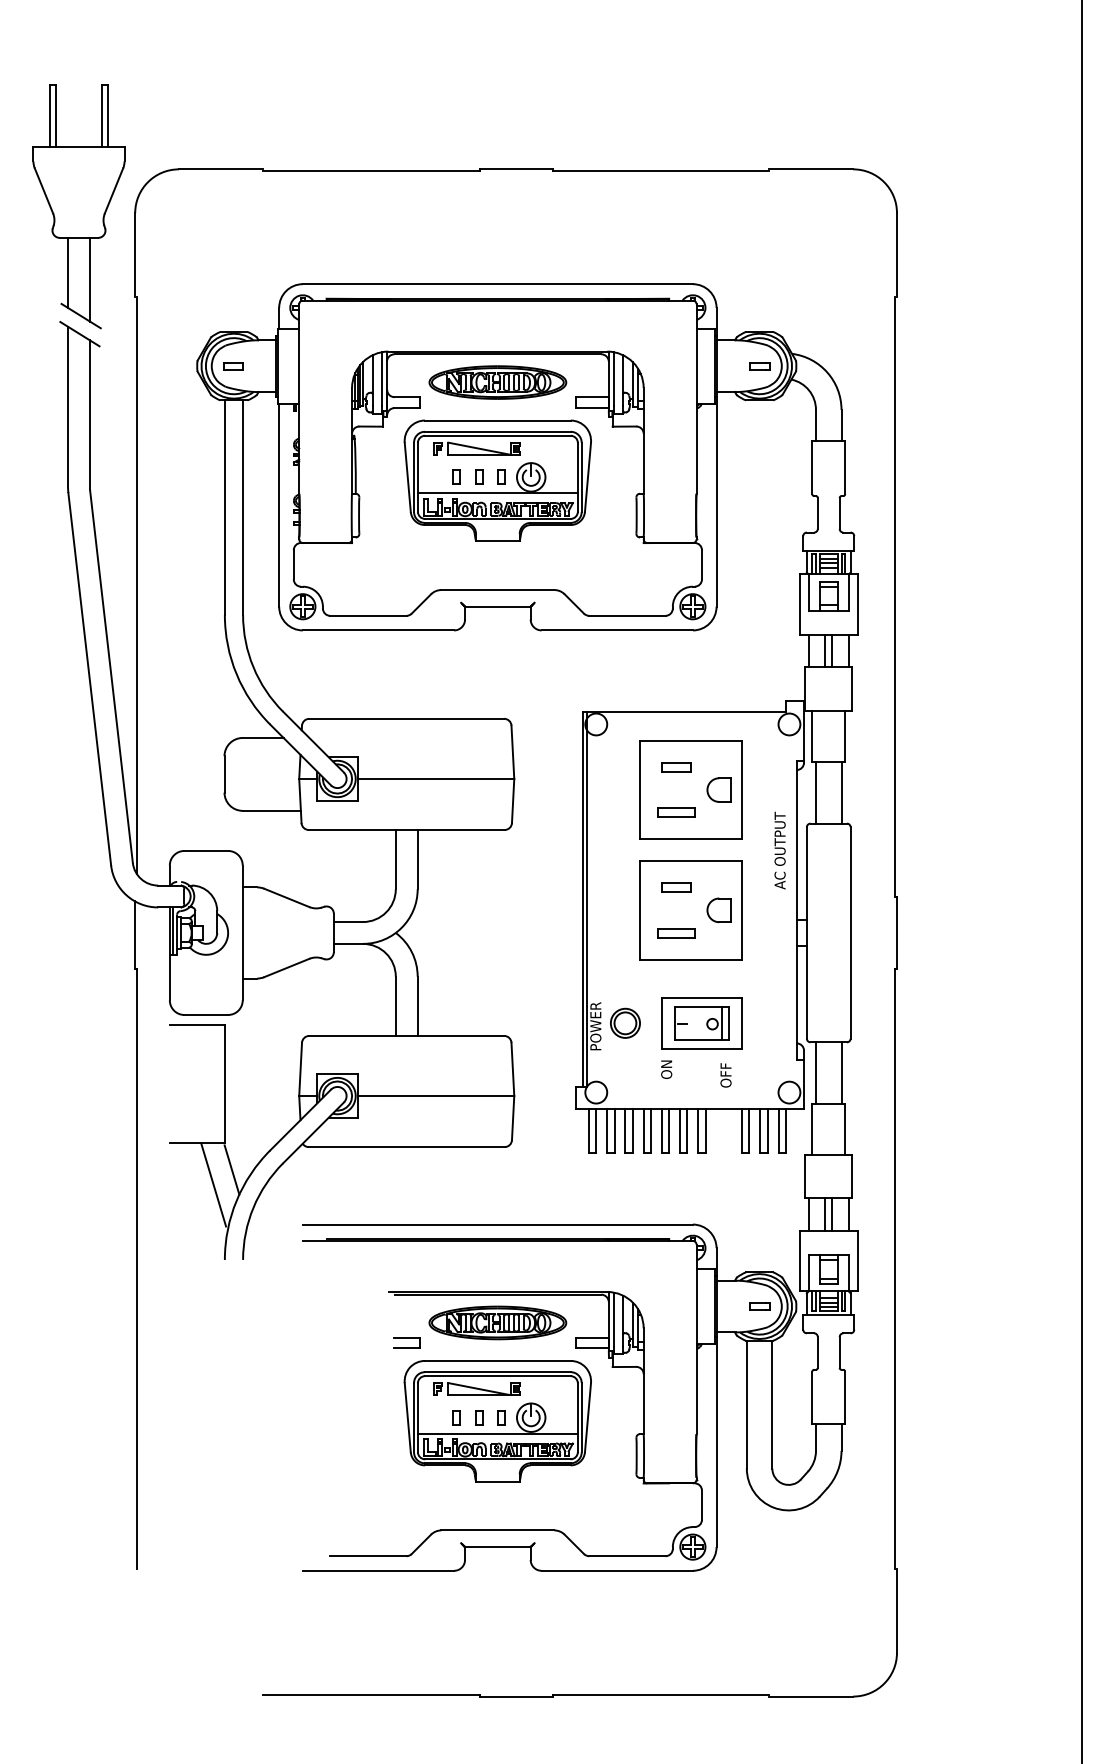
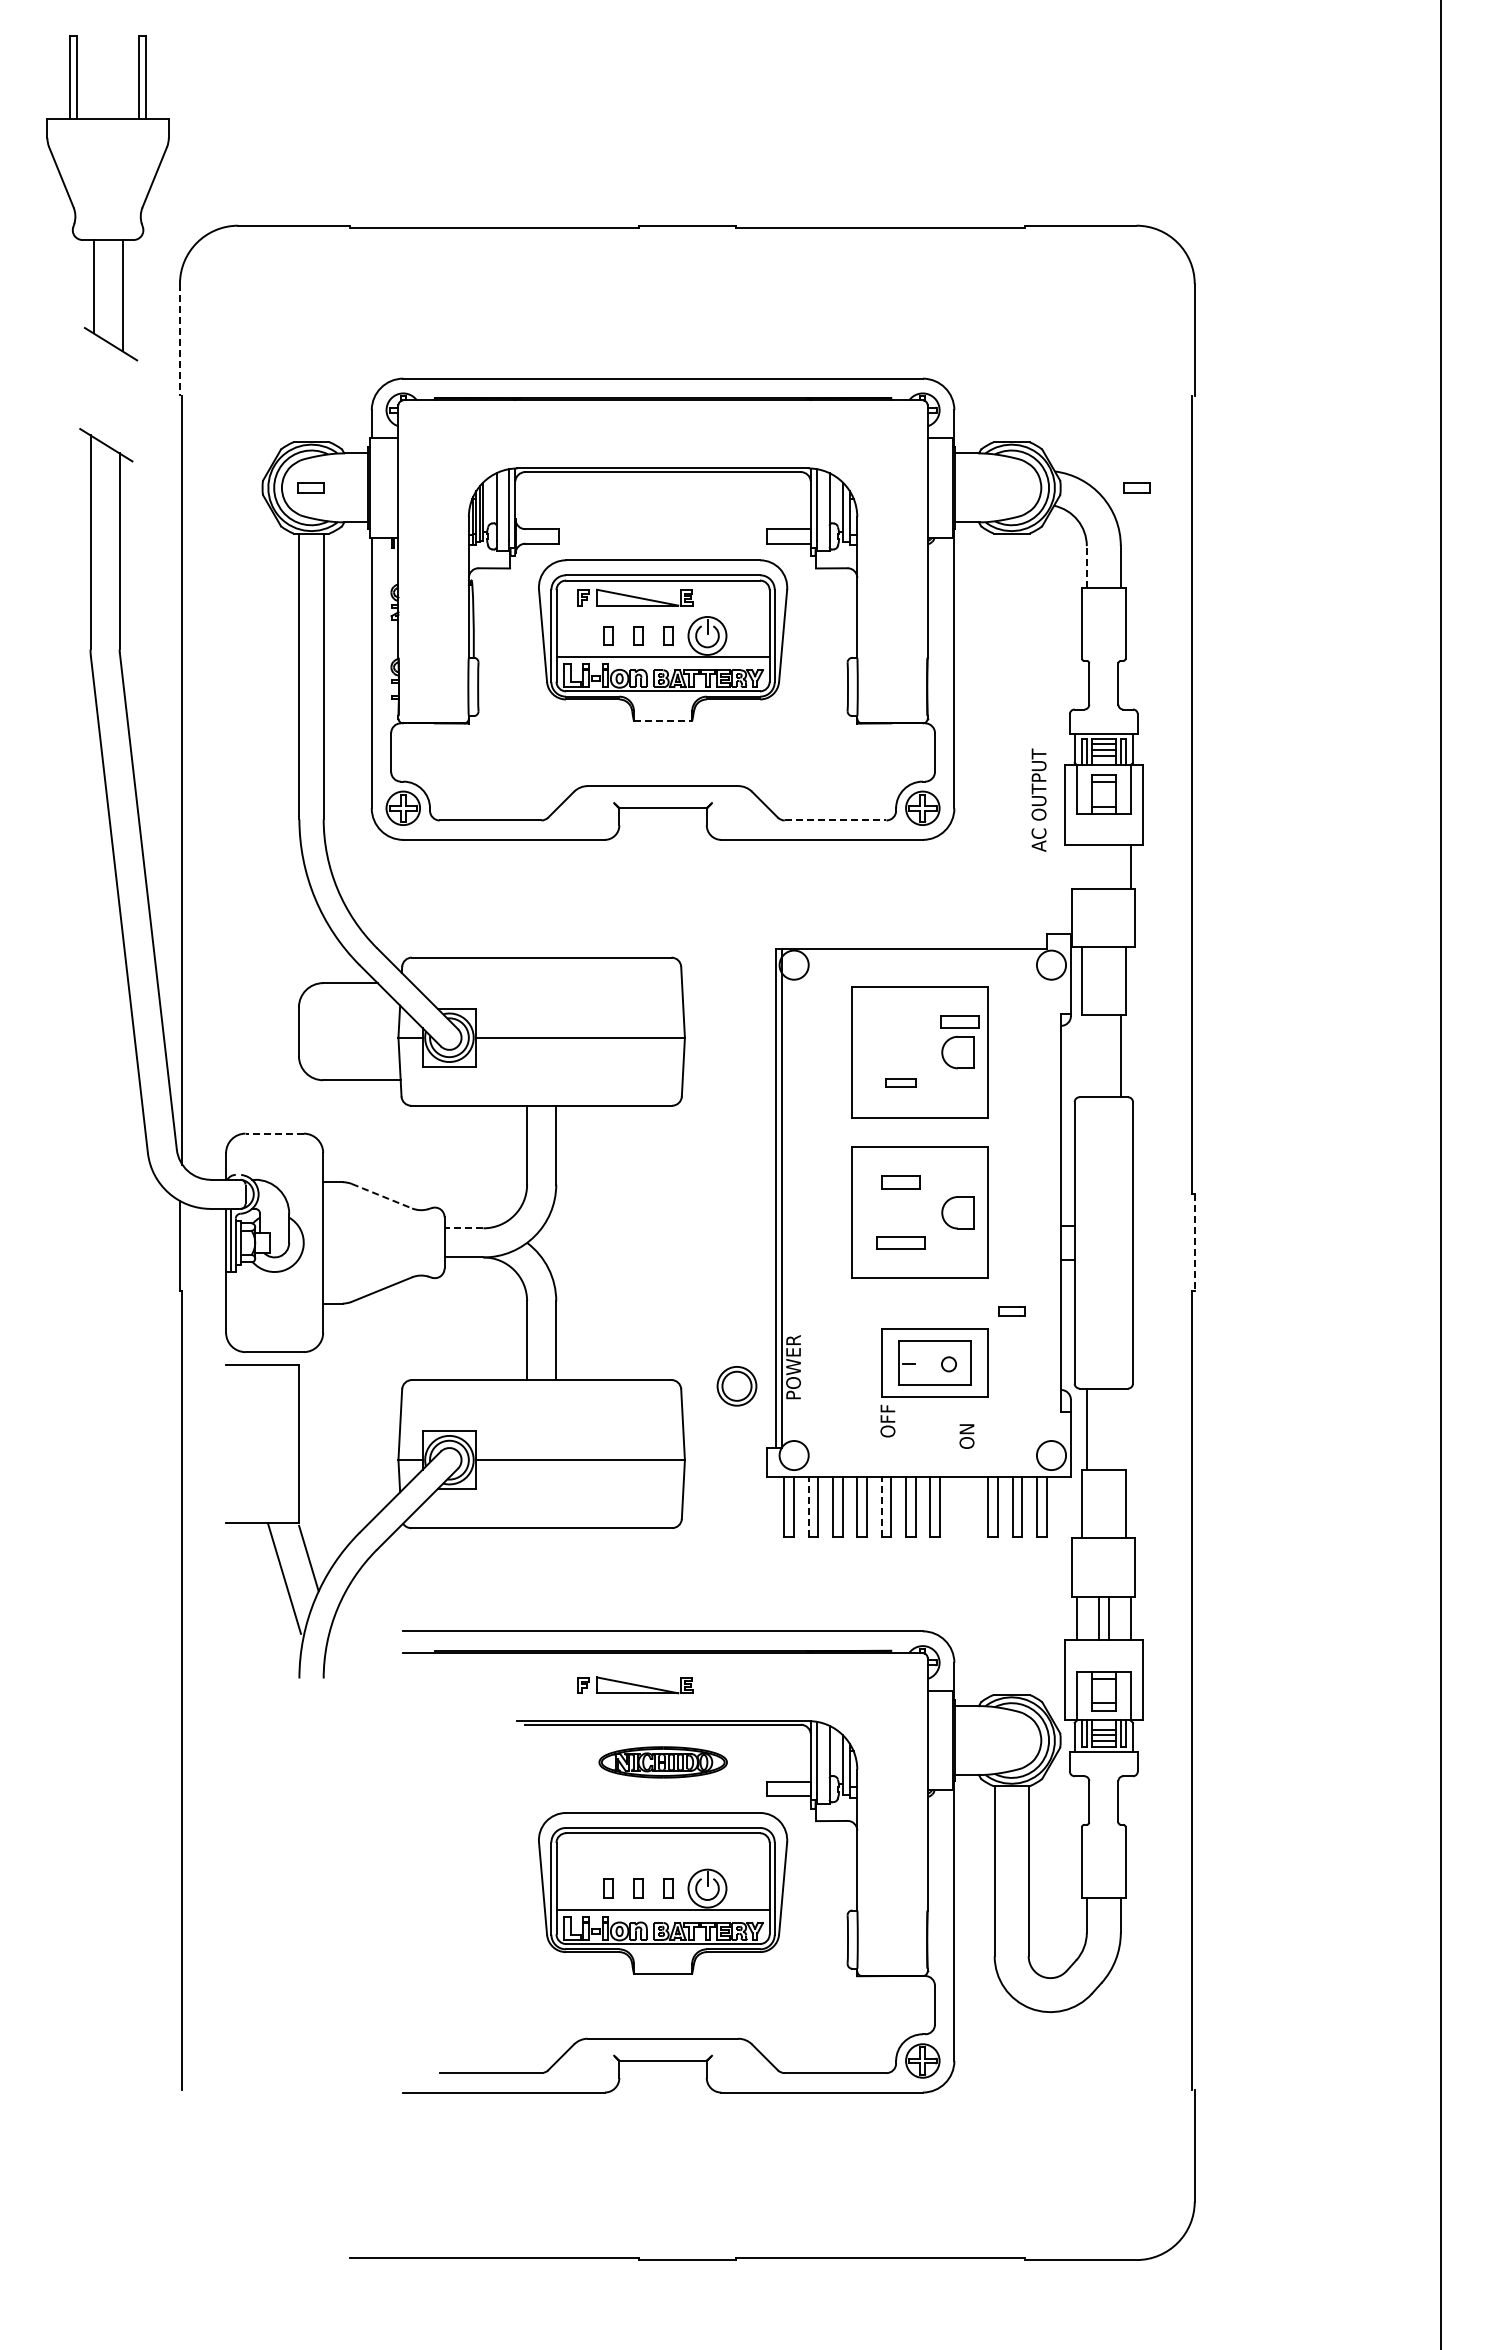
part: (78, 206) -> (107, 198), moved
line: (134, 254) -> (179, 339), solid -> dashed
part: (759, 365) -> (1136, 487), moved
part: (498, 382) -> (663, 509), removed
line: (815, 425) -> (1086, 567), solid -> dashed
line: (498, 541) -> (663, 721), solid -> dashed
line: (627, 615) -> (835, 820), solid -> dashed
line: (808, 651) -> (1077, 867), removed
line: (824, 651) -> (1098, 867), removed
line: (832, 651) -> (1108, 867), removed
part: (676, 766) -> (959, 1021), moved
line: (815, 793) -> (1086, 1056), removed
part: (676, 812) -> (900, 1082), size x0.6
line: (206, 850) -> (274, 1133), solid -> dashed
text: (779, 850) -> (1038, 799), moved
line: (287, 898) -> (382, 1196), solid -> dashed
line: (348, 922) -> (463, 1228), solid -> dashed
line: (896, 932) -> (1194, 1242), solid -> dashed
part: (625, 1023) -> (736, 1386), moved
line: (721, 1023) -> (961, 1363), removed
text: (666, 1060) -> (887, 1412), ON -> OFF
text: (725, 1069) -> (966, 1424), OFF -> ON
line: (841, 1073) -> (1120, 1429), removed
line: (607, 1131) -> (808, 1507), solid -> dashed
line: (661, 1131) -> (881, 1507), solid -> dashed
part: (759, 1306) -> (1011, 1311), moved
part: (498, 1323) -> (663, 1762), size x0.7
part: (406, 1342) -> (541, 1788), removed
part: (477, 1389) -> (635, 1685), moved

